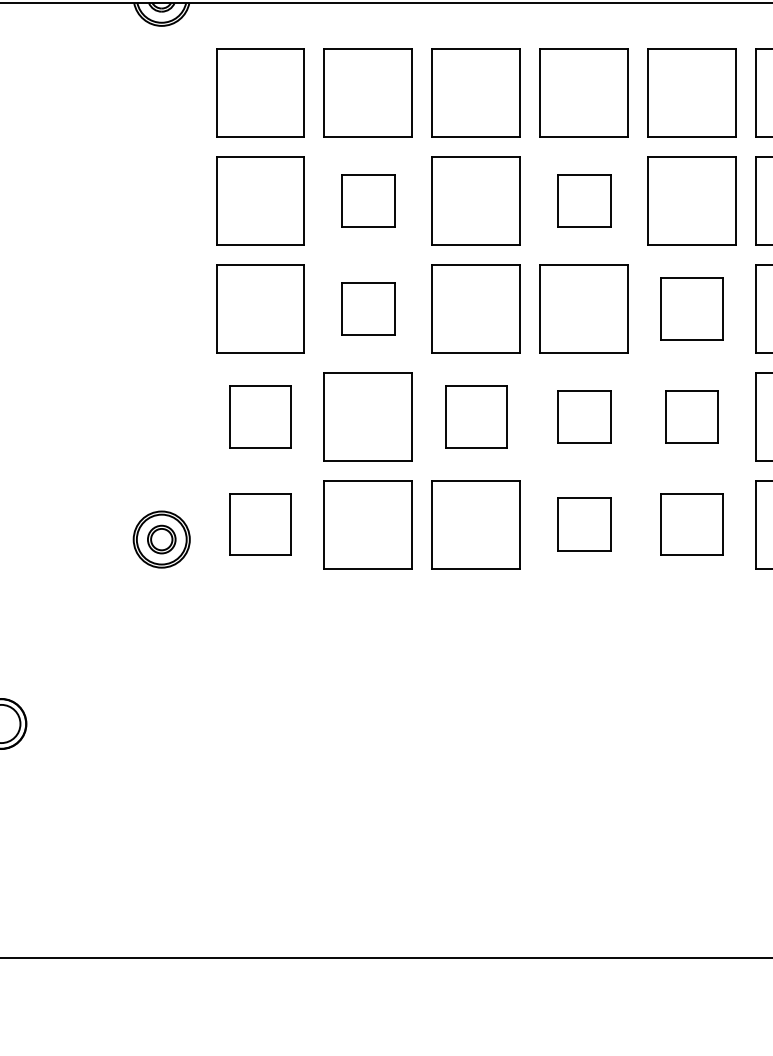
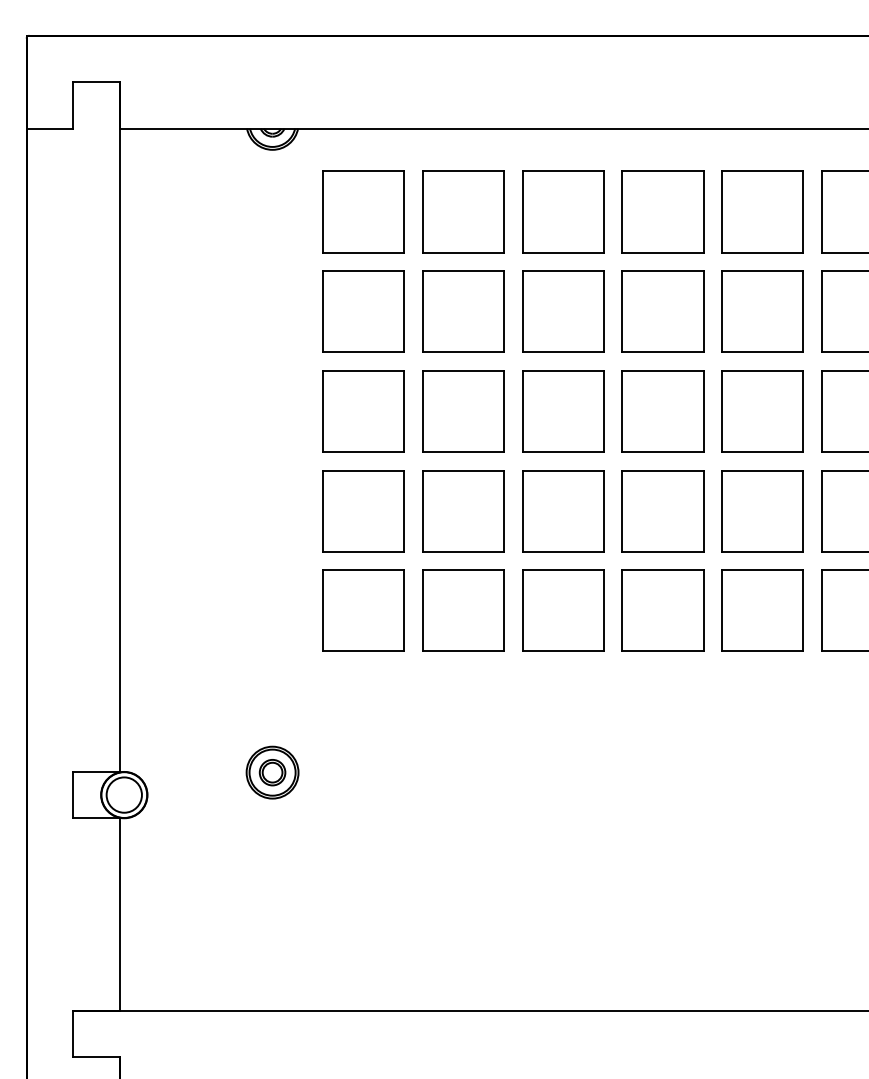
part: (368, 200) -> (463, 311), size x1.67
part: (583, 200) -> (662, 311), size x1.67
part: (368, 308) -> (463, 411), size x1.67
part: (691, 308) -> (762, 411), size x1.43
part: (260, 417) -> (363, 511), size x1.43
part: (476, 417) -> (563, 511), size x1.43
part: (583, 417) -> (662, 511), size x1.67
part: (691, 417) -> (762, 511), size x1.67
part: (260, 524) -> (363, 610), size x1.43
part: (583, 524) -> (662, 610), size x1.67
part: (691, 524) -> (762, 610), size x1.43
part: (161, 539) -> (272, 772), moved

